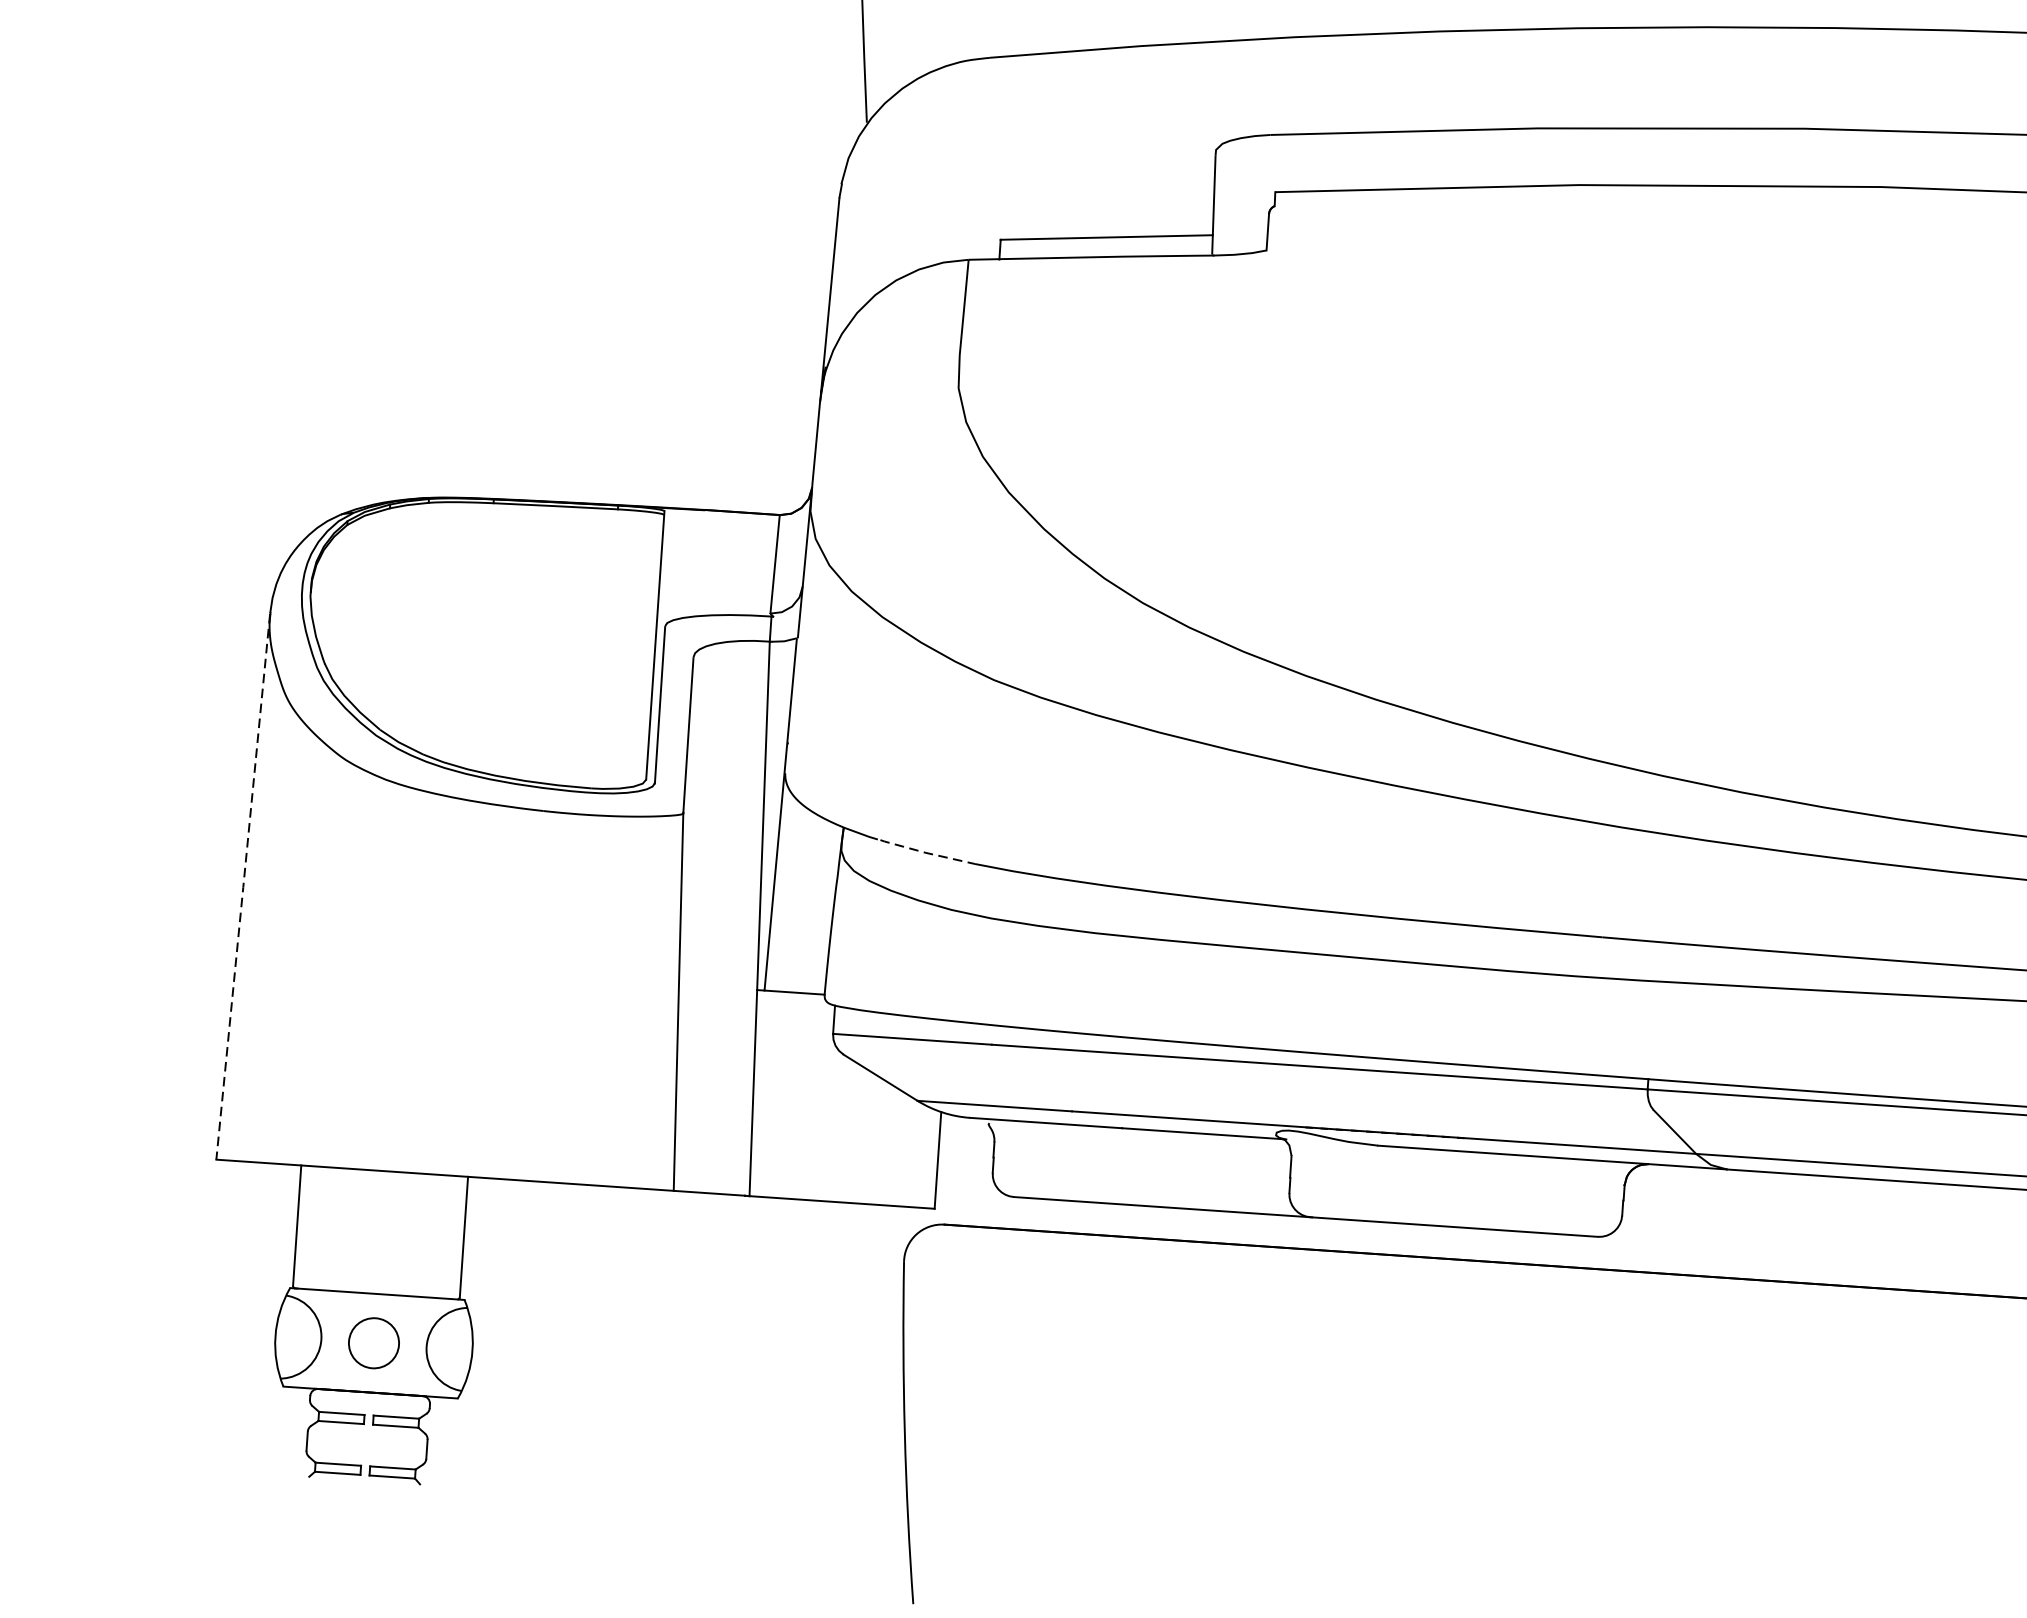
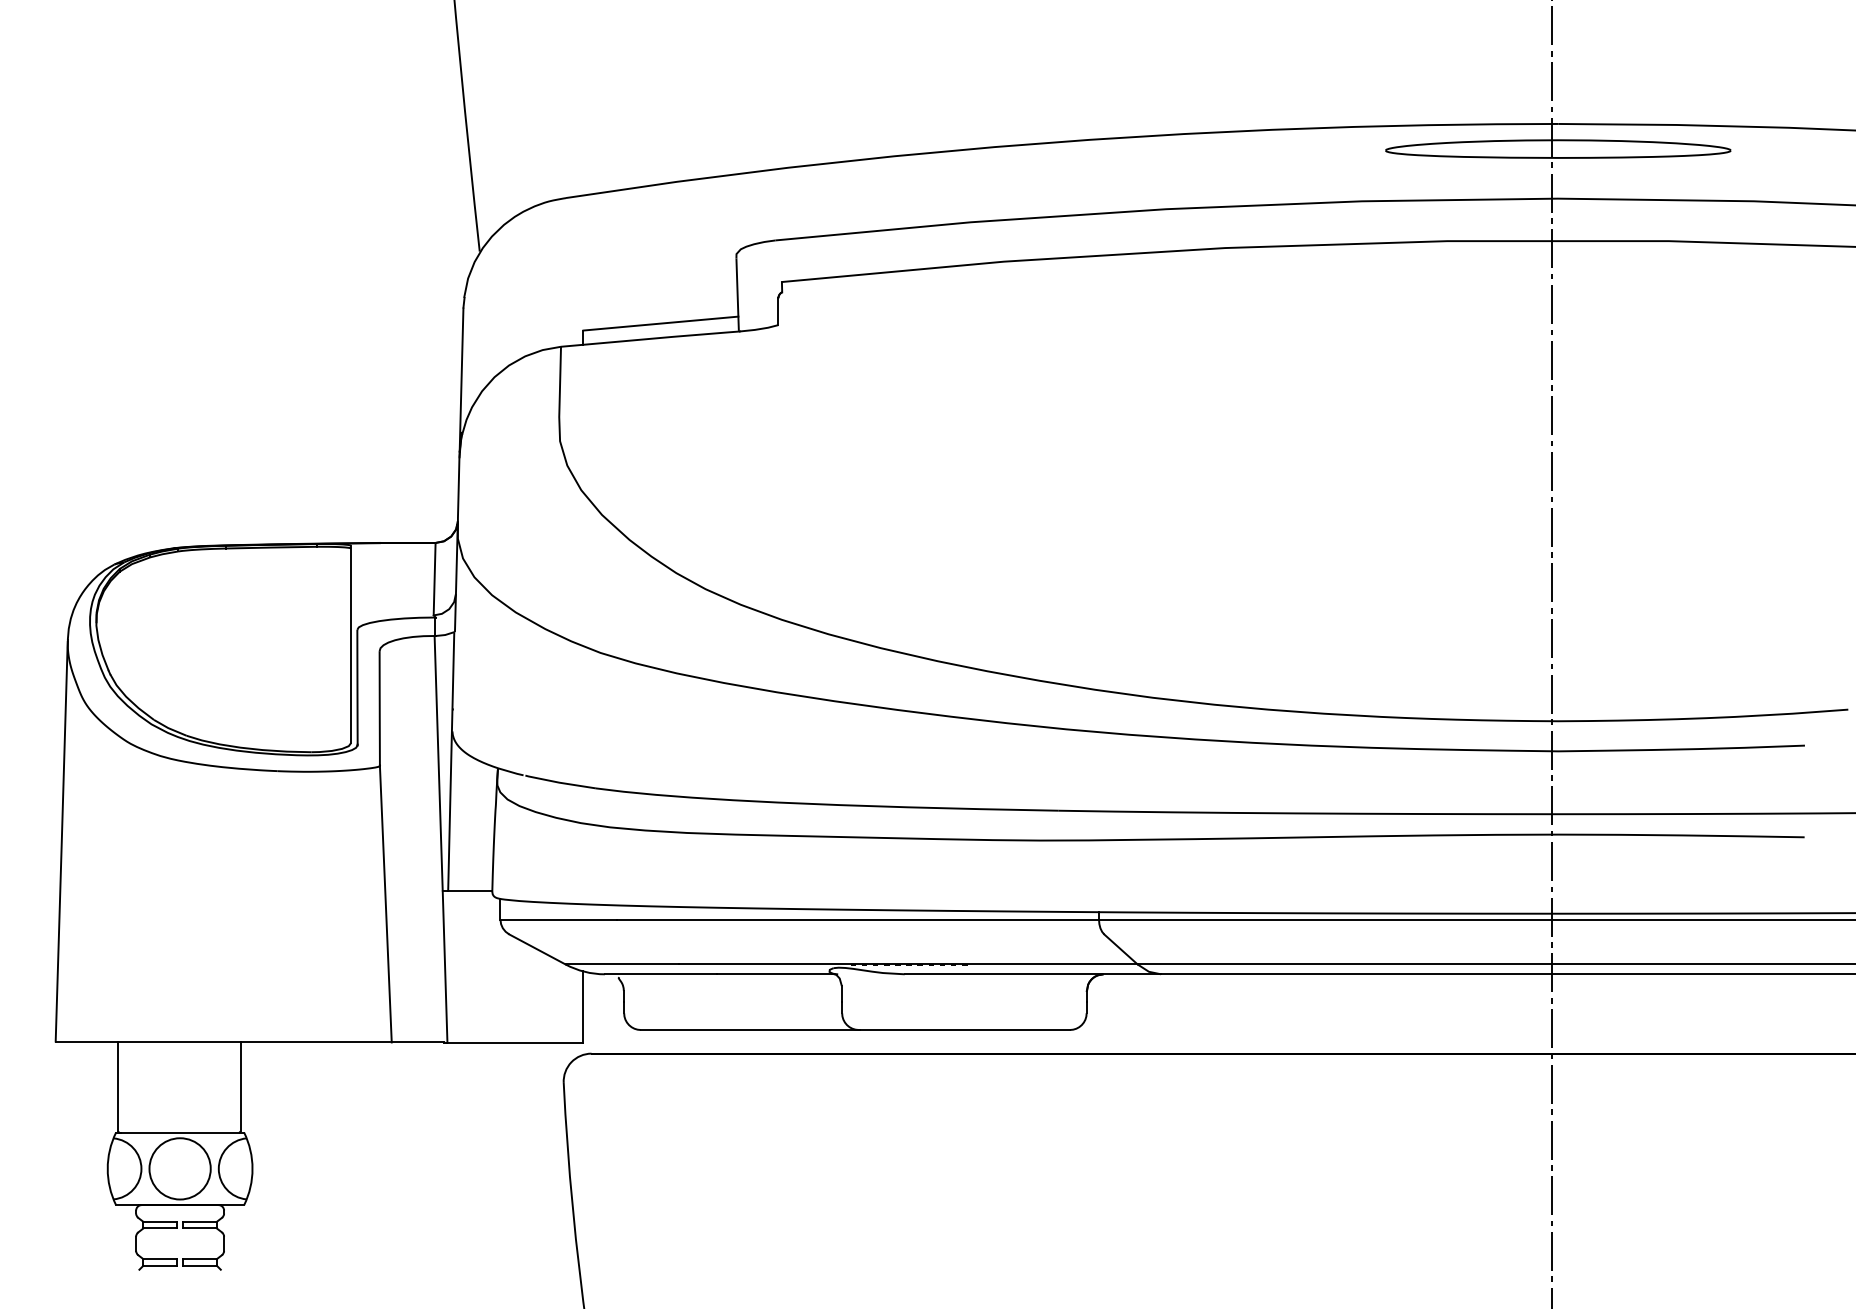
line: (926, 852) -> (559, 782), dashed -> solid
line: (242, 886) -> (61, 841), dashed -> solid
circle: (373, 1342) -> (179, 1168), size x1.67

